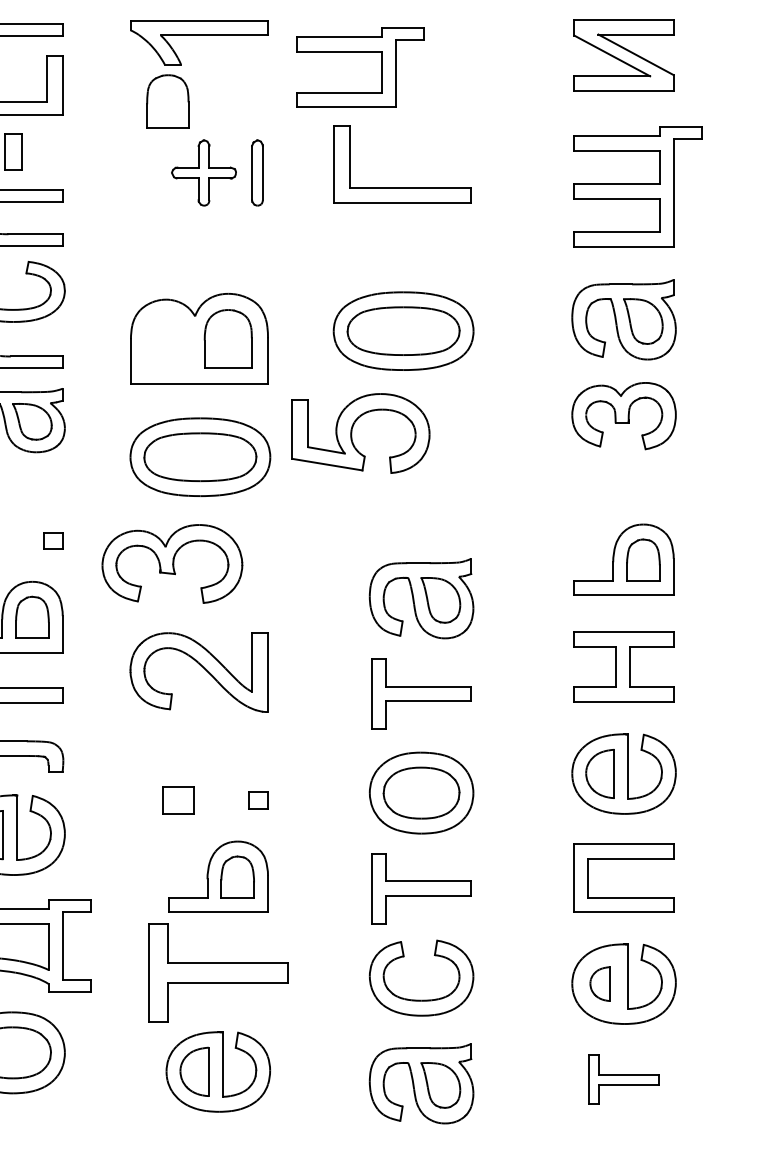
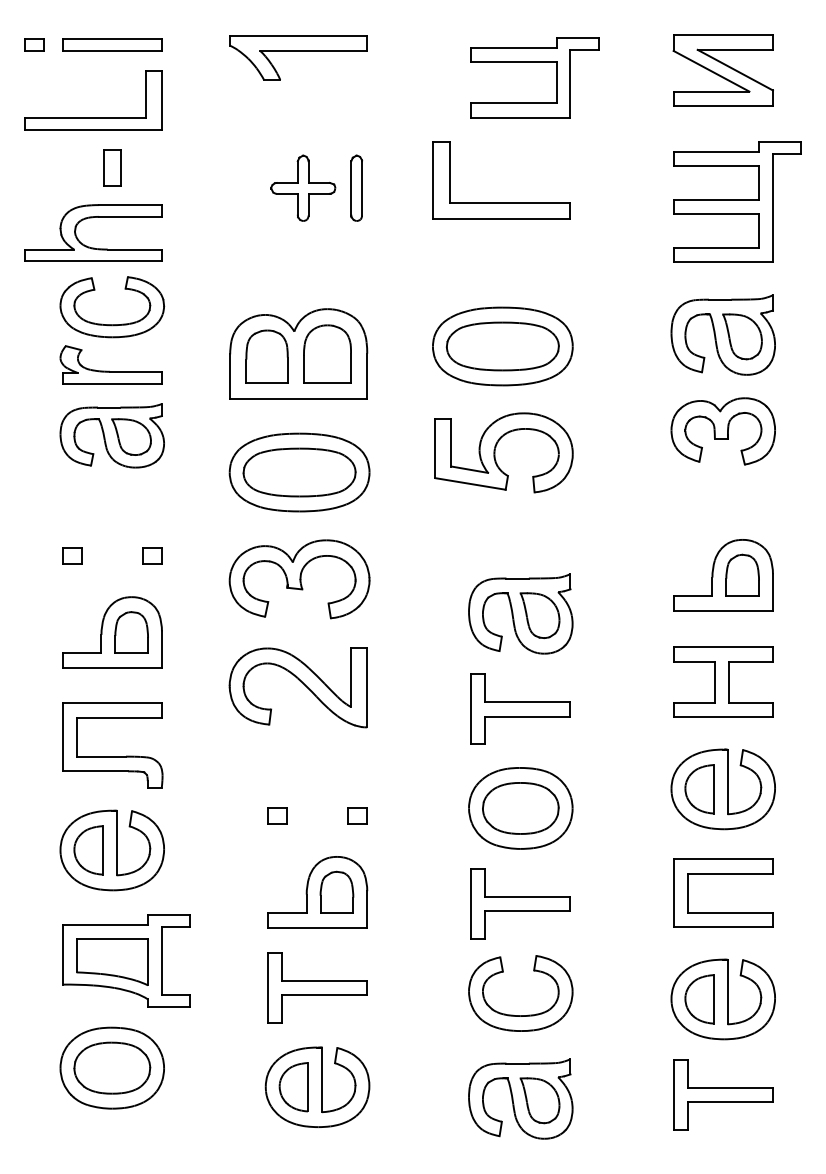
part: (360, 52) -> (534, 62), moved
part: (167, 101) -> (266, 356), moved
part: (352, 433) -> (495, 452), moved
part: (172, 564) -> (299, 579), moved
part: (178, 800) -> (277, 815), size x0.62
part: (218, 972) -> (317, 987), size x0.71
part: (600, 984) -> (699, 999), size x1.43
part: (624, 1079) -> (723, 1094), size x1.43

